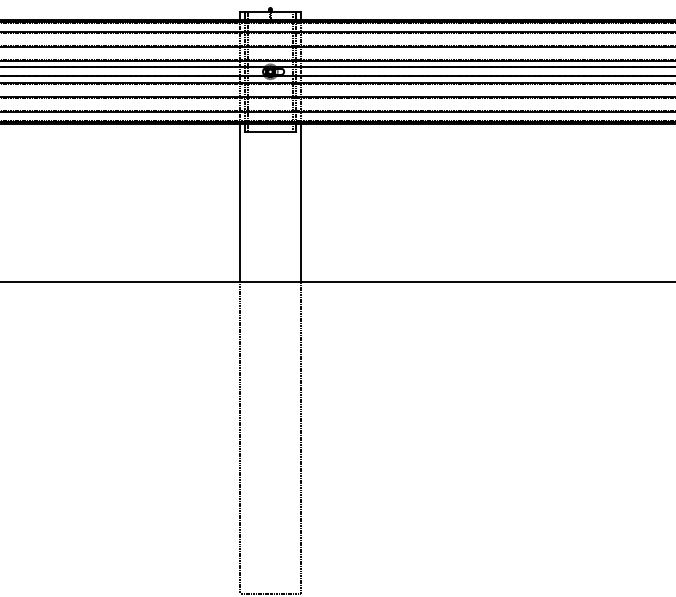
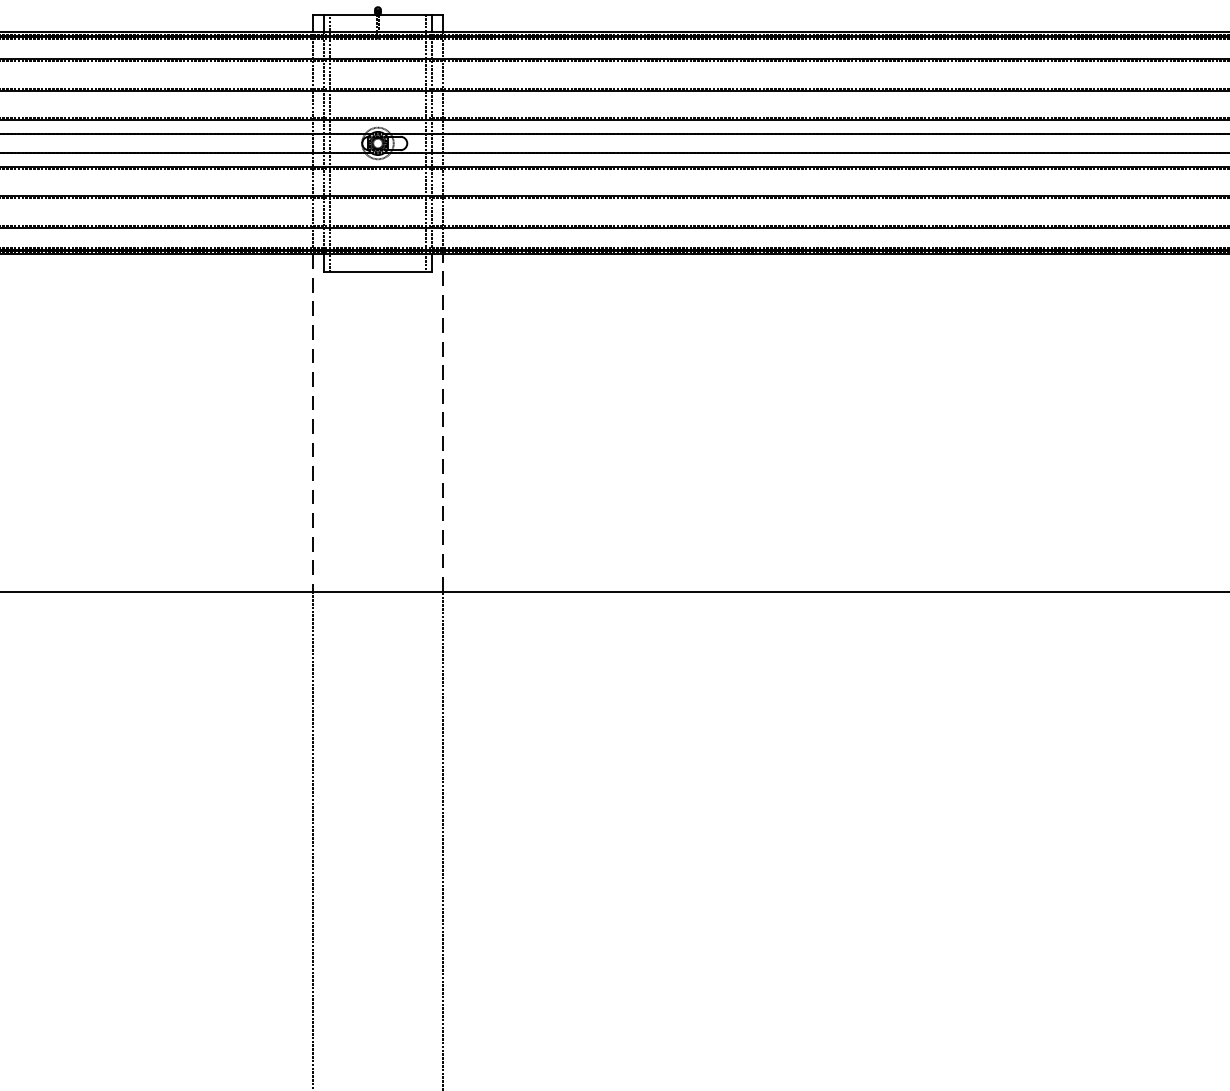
line: (239, 202) -> (311, 422), solid -> dashed
line: (301, 202) -> (444, 422), solid -> dashed

